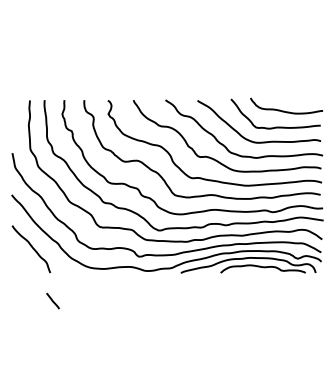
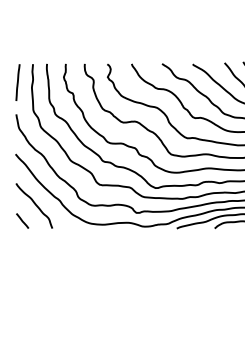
line: (13, 119) -> (17, 82), added
line: (52, 300) -> (22, 220), moved

